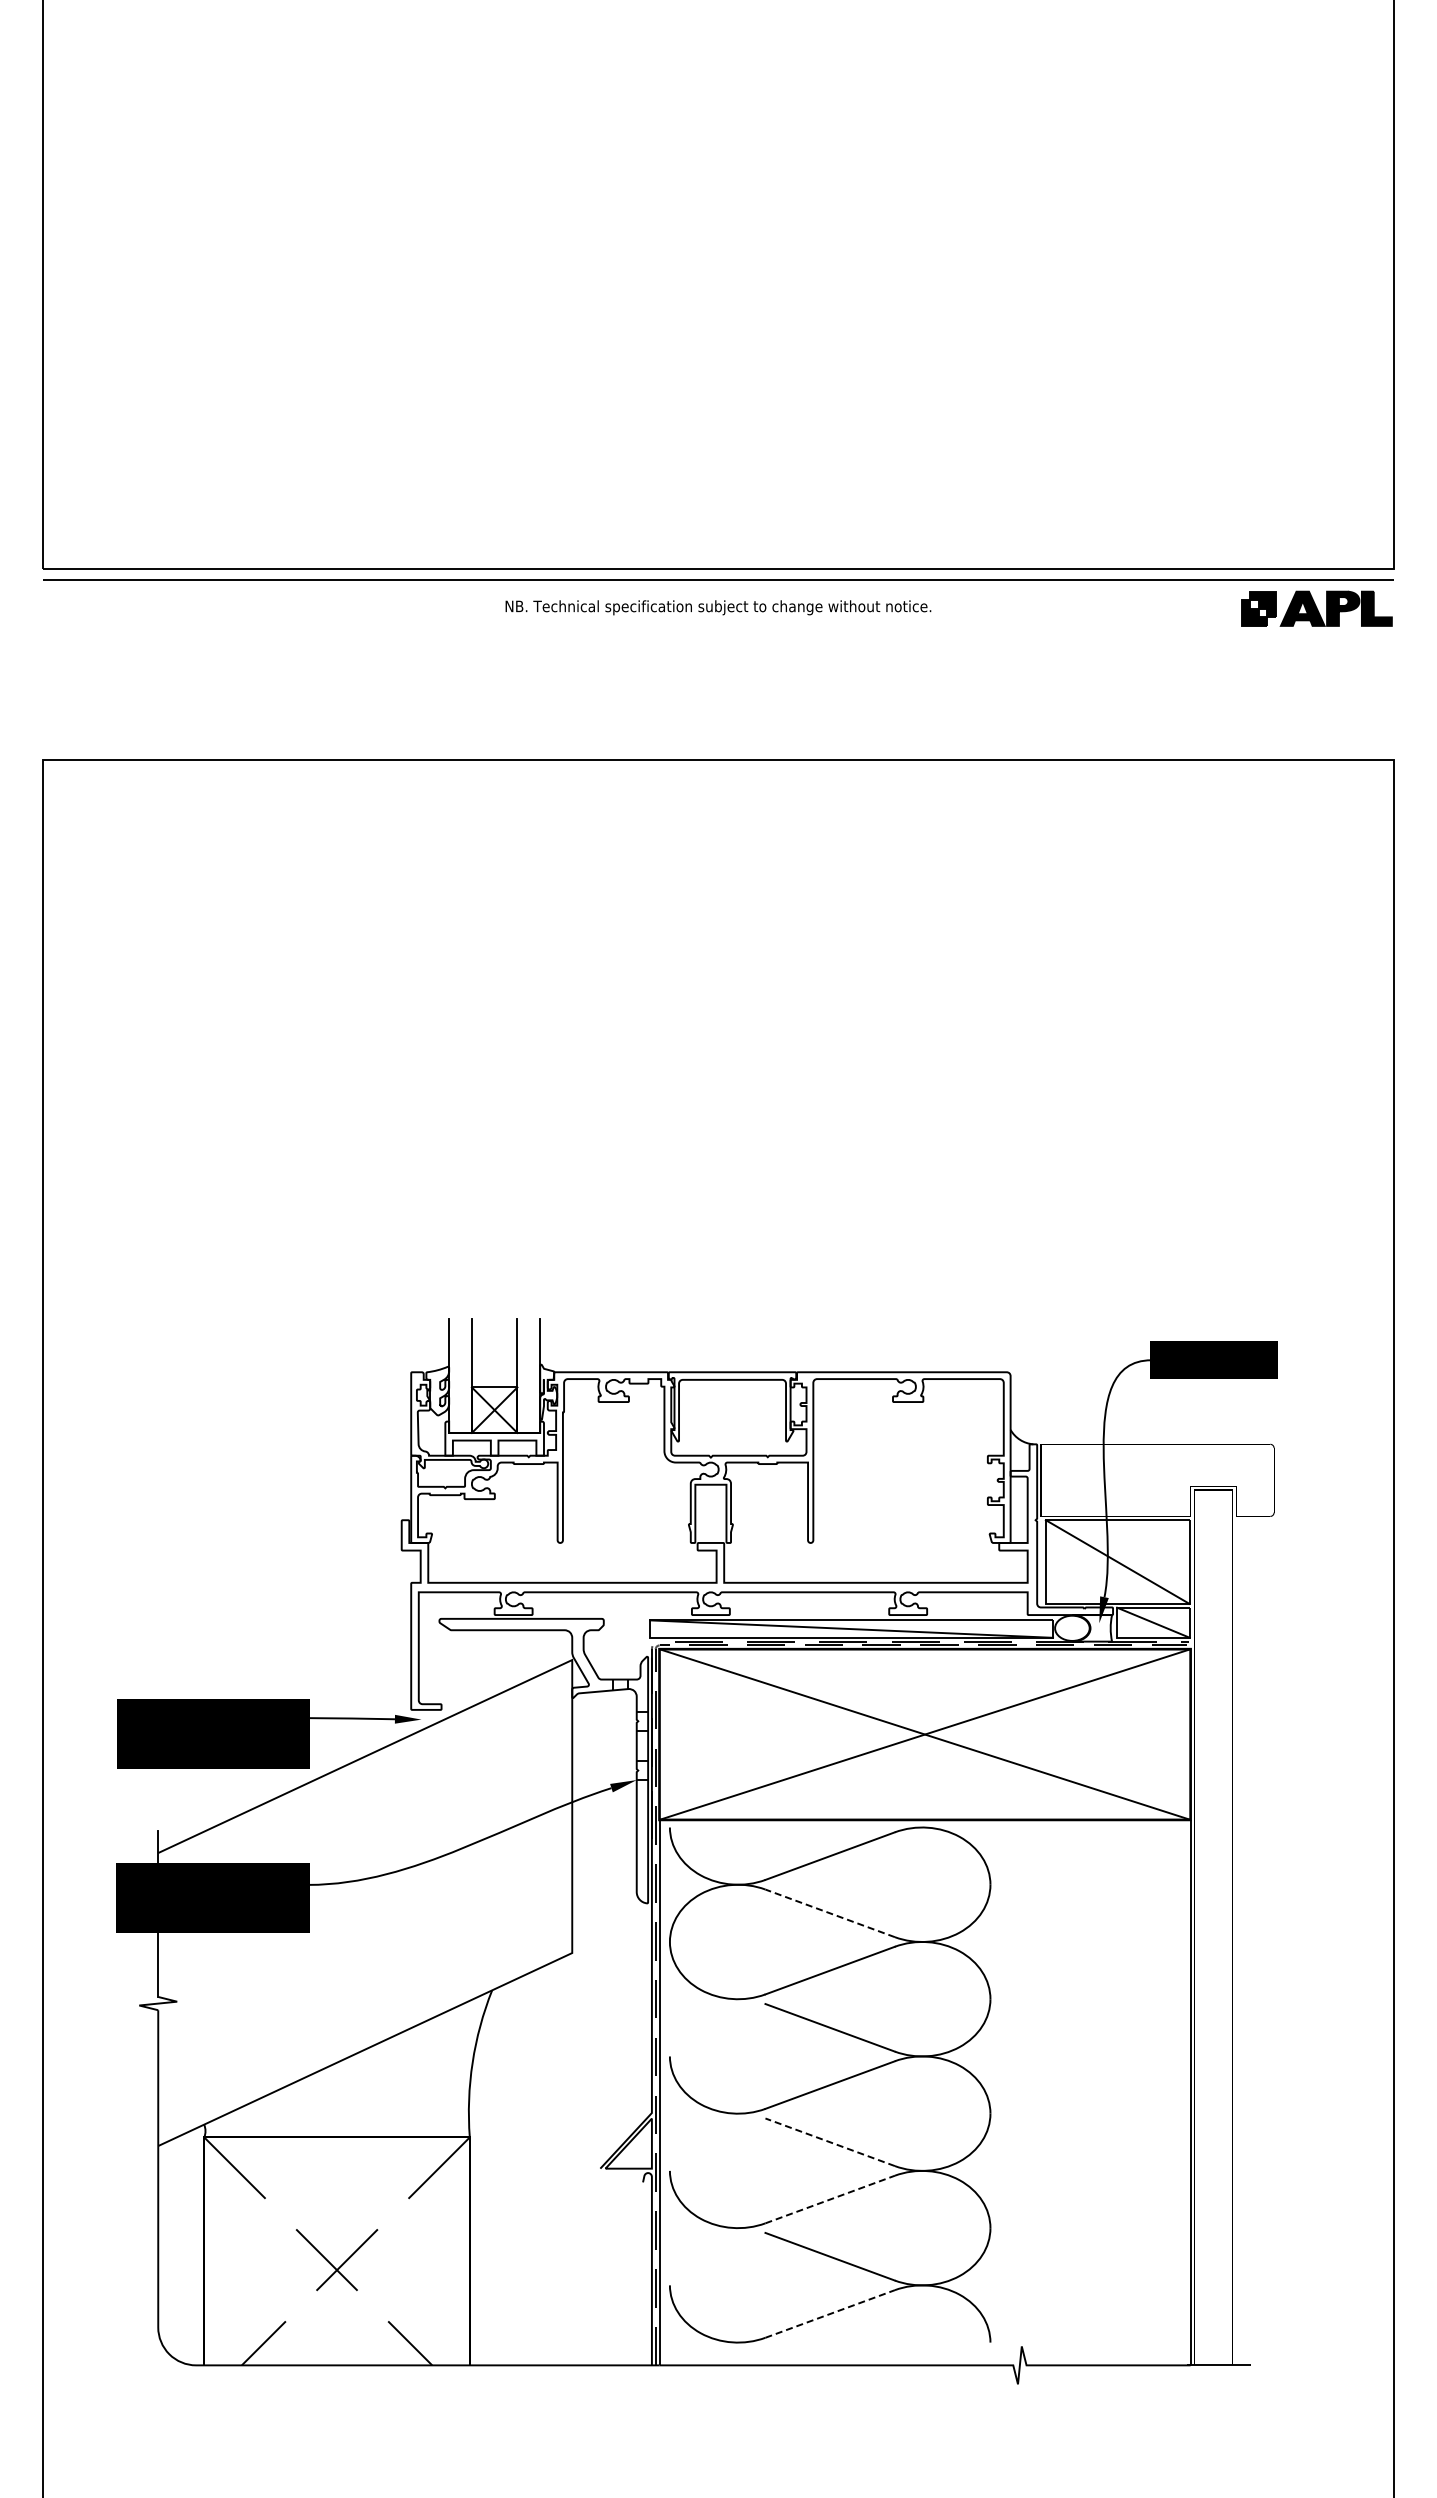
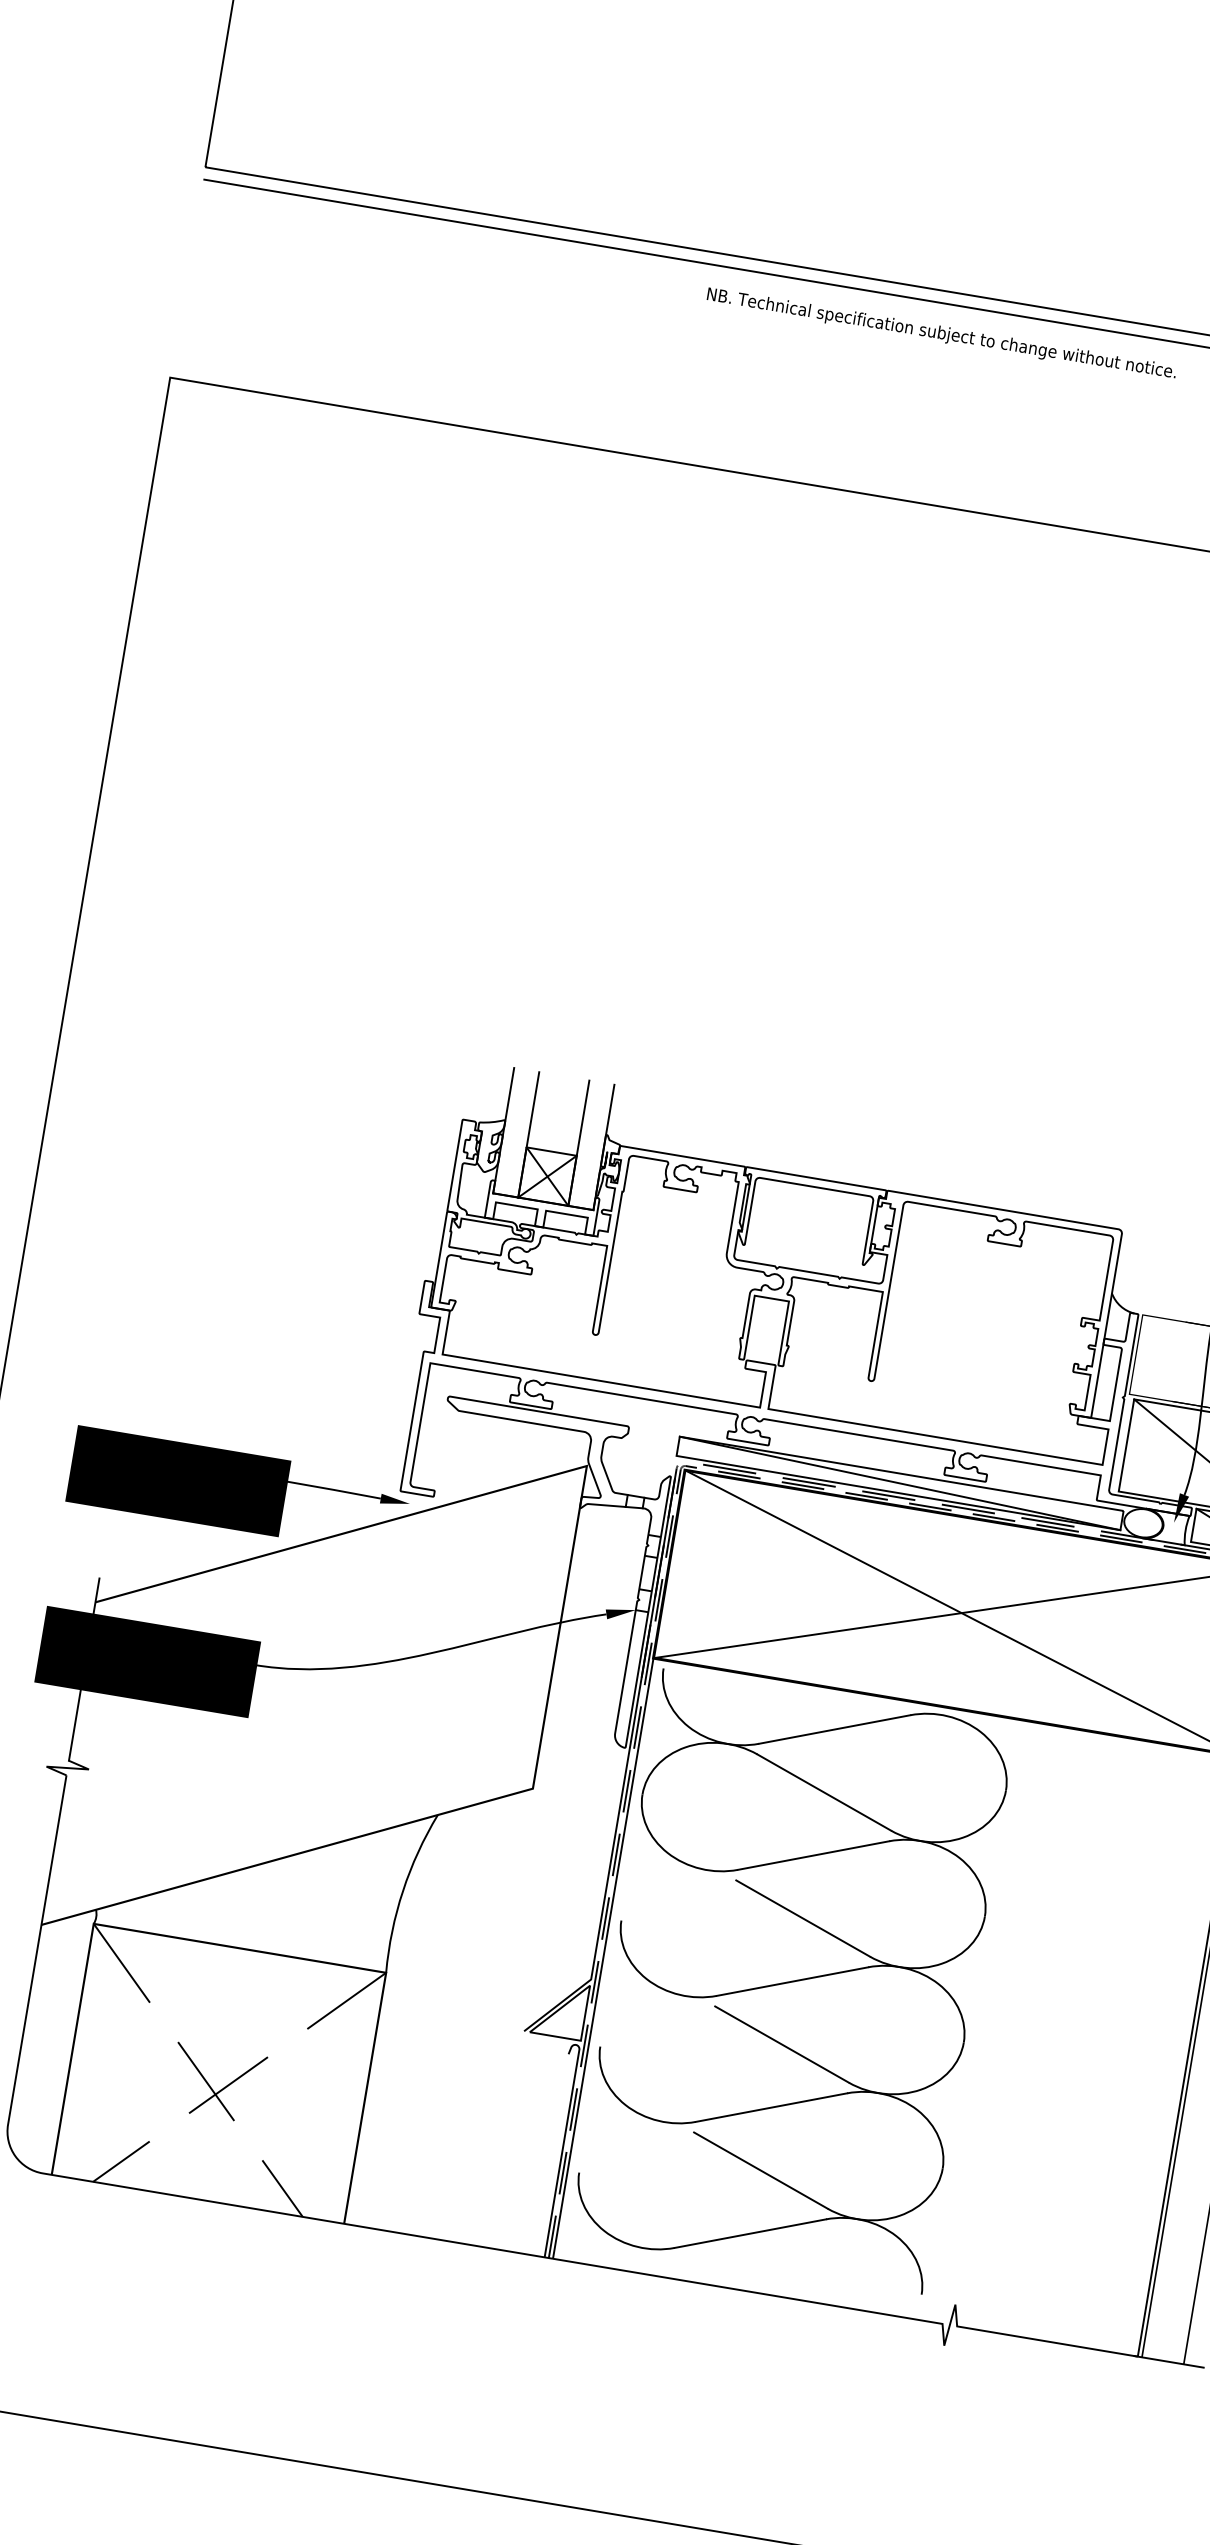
line: (830, 1913) -> (824, 1792), dashed -> solid
line: (830, 2142) -> (782, 2044), dashed -> solid
line: (830, 2199) -> (771, 2107), dashed -> solid
line: (830, 2313) -> (750, 2233), dashed -> solid

